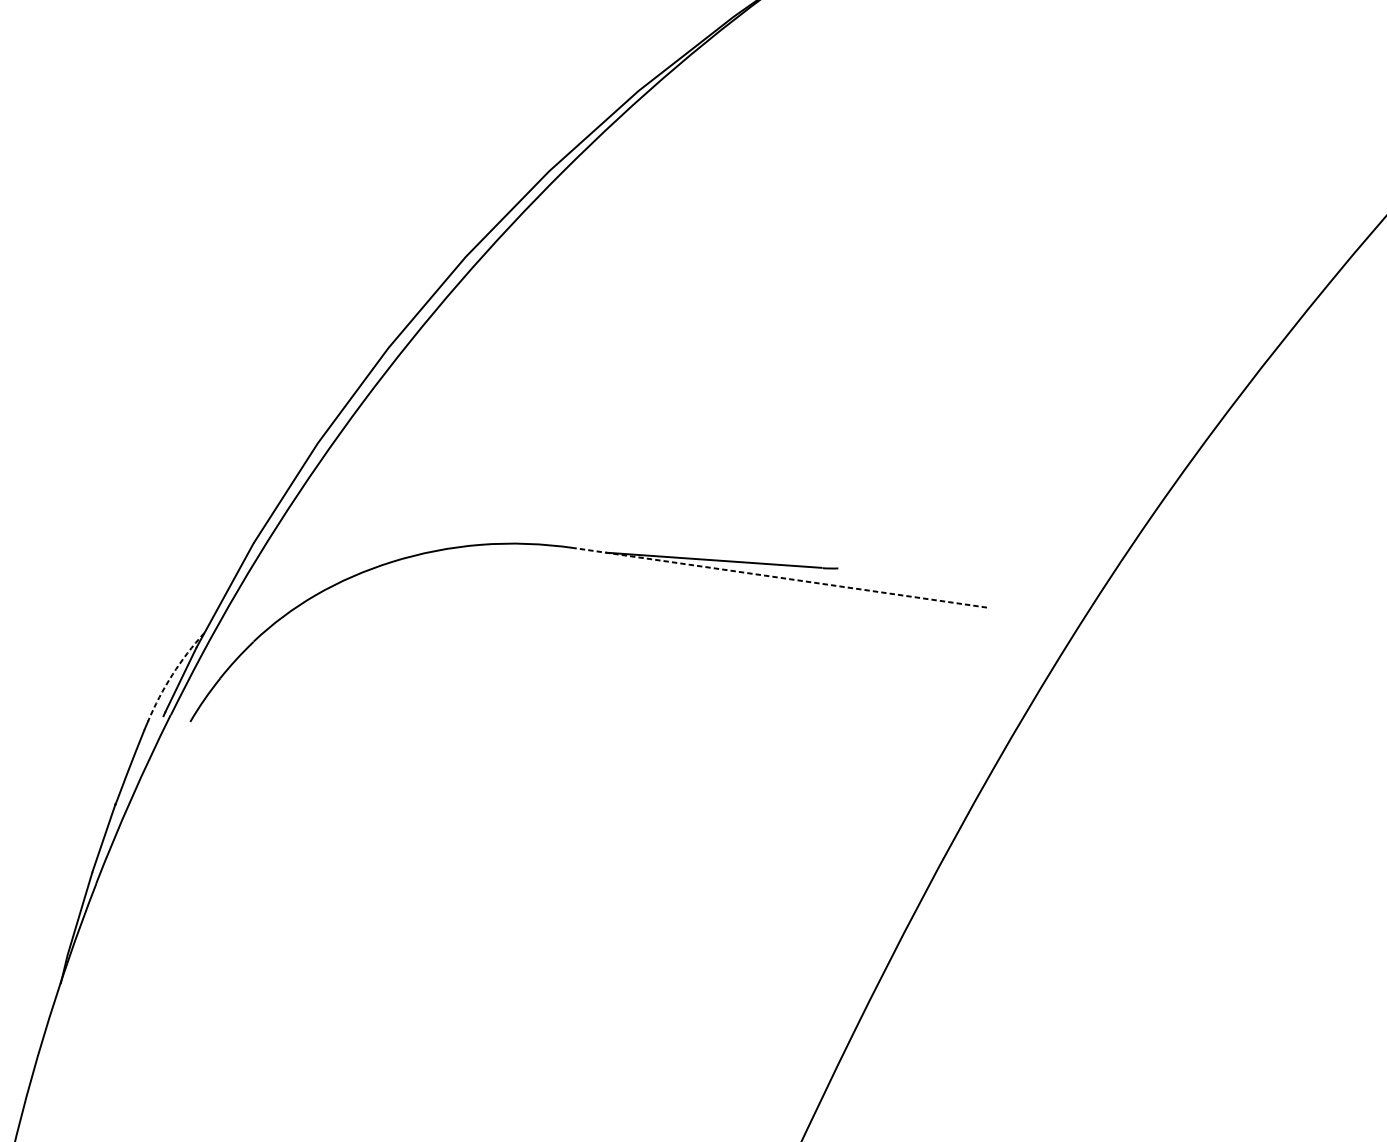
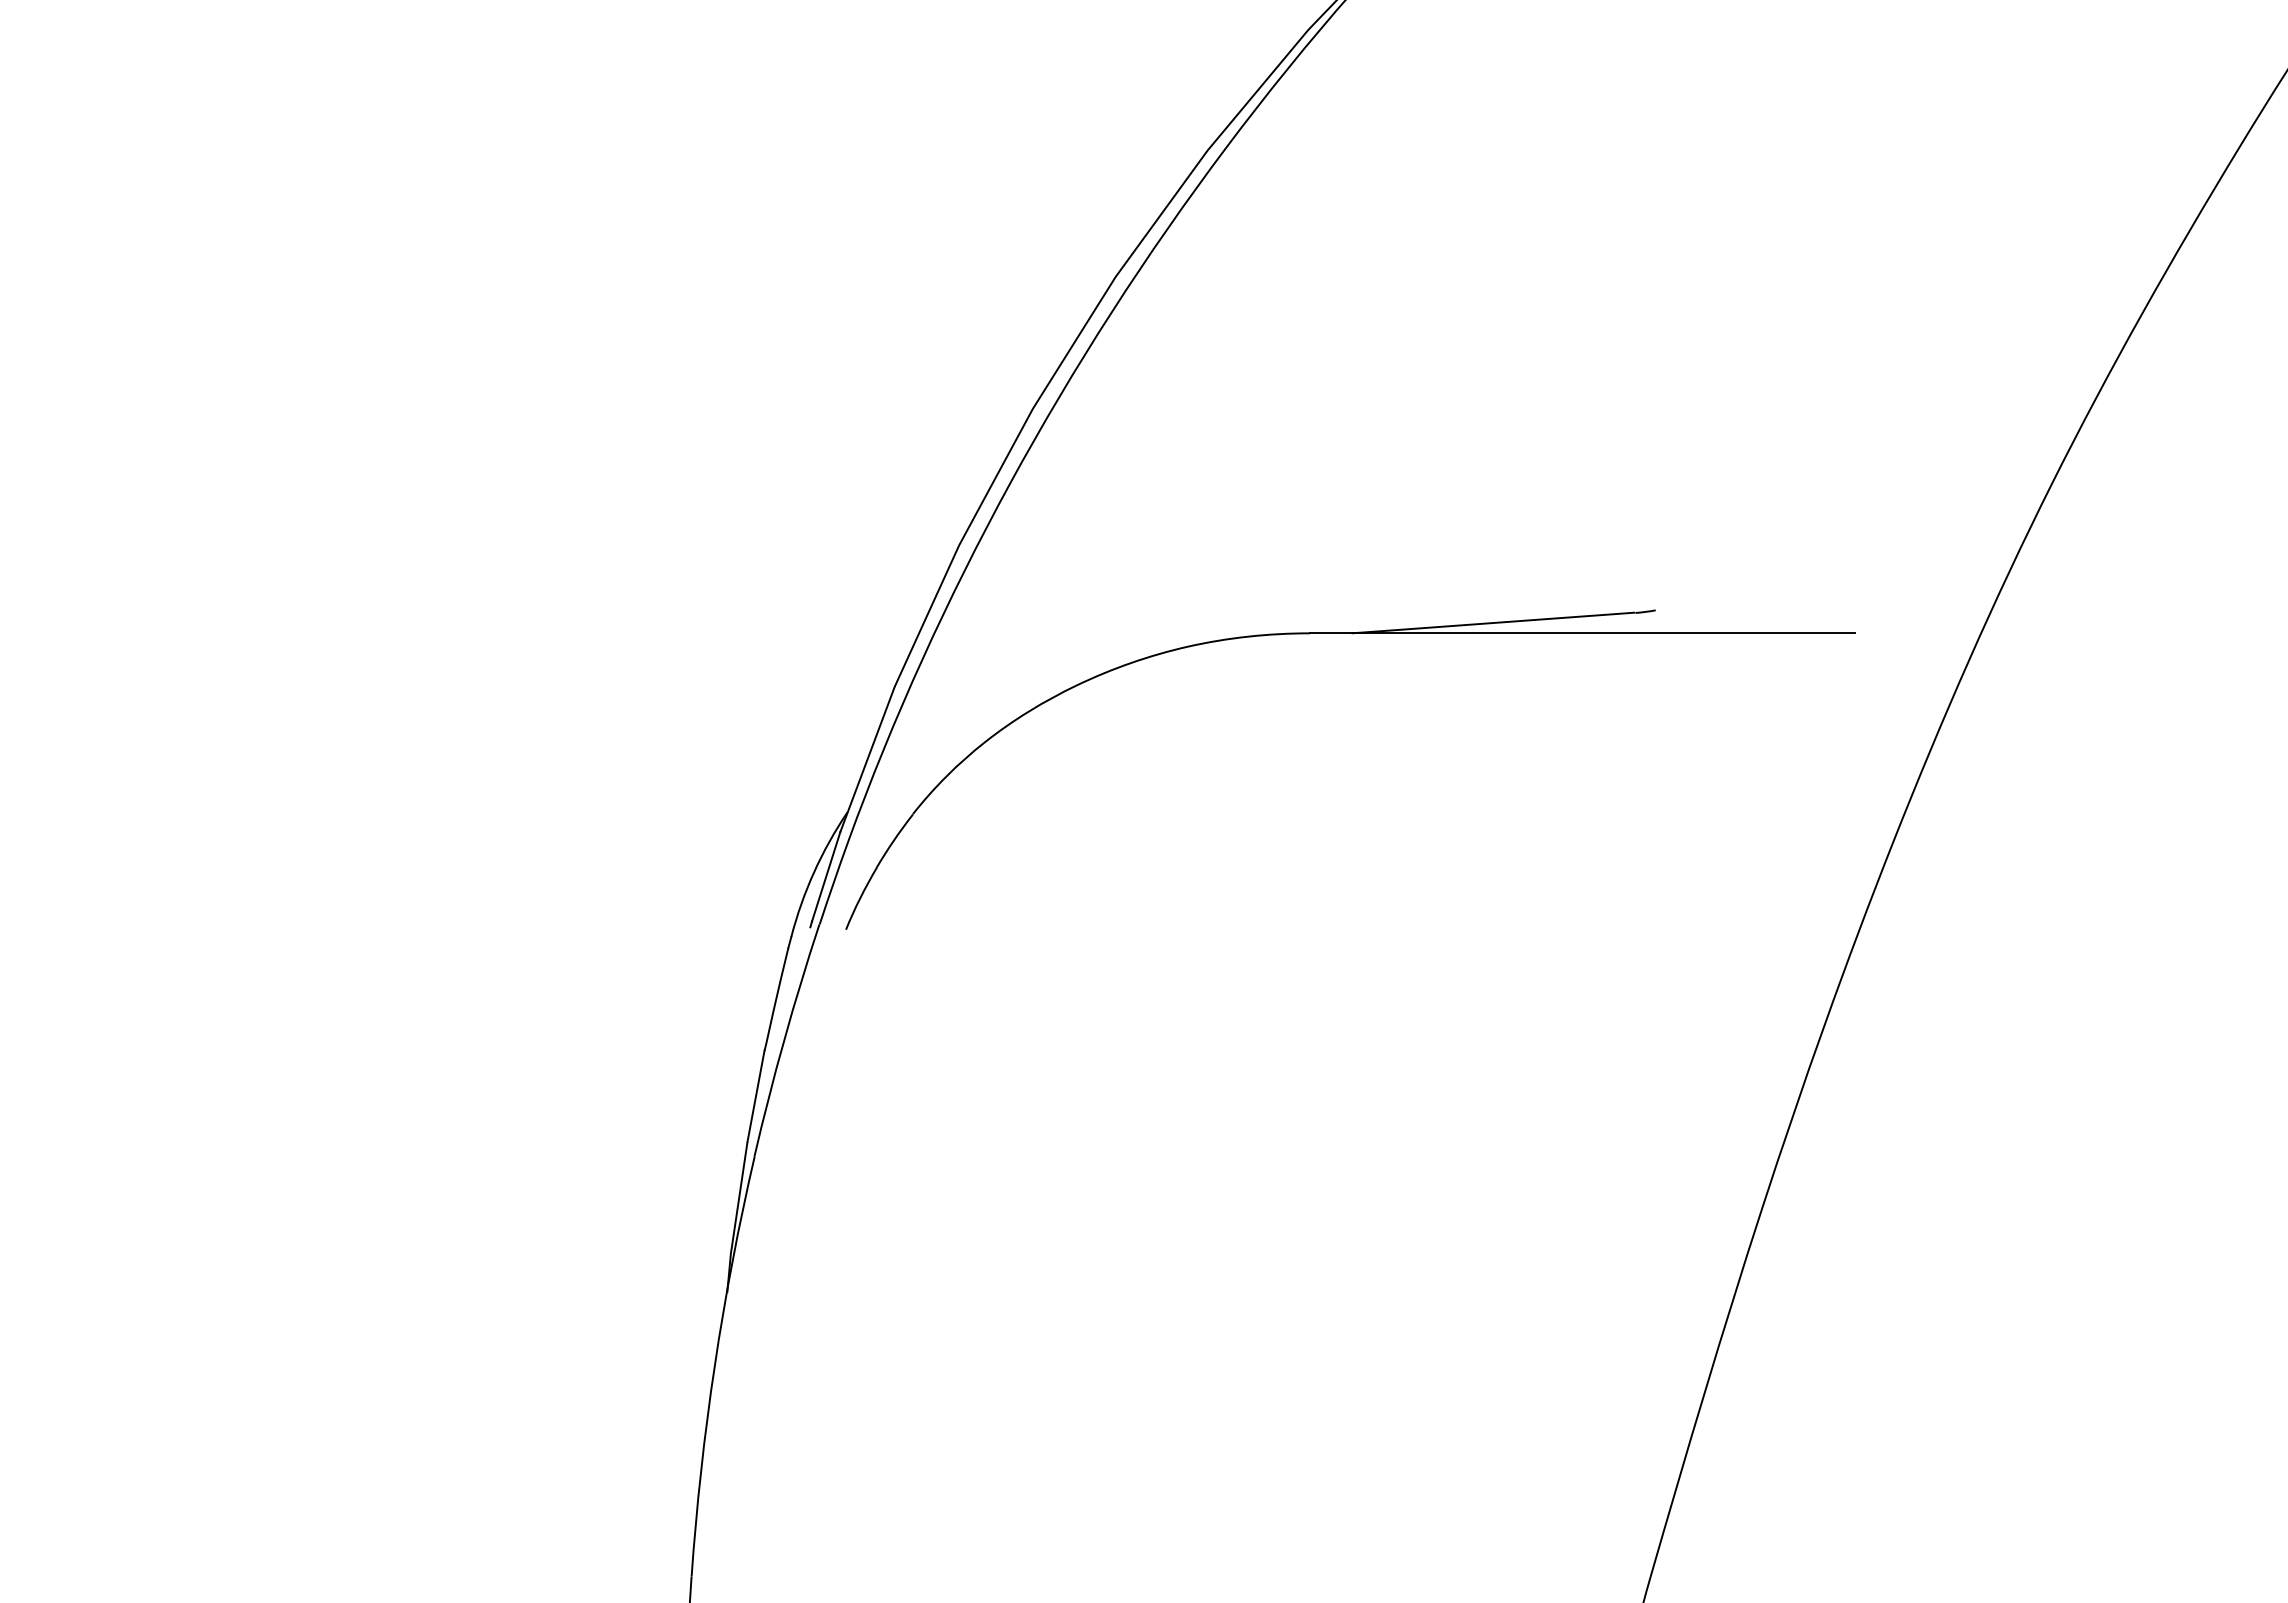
line: (780, 577) -> (1582, 633), dashed -> solid
arc: (172, 675) -> (814, 872), dashed -> solid

